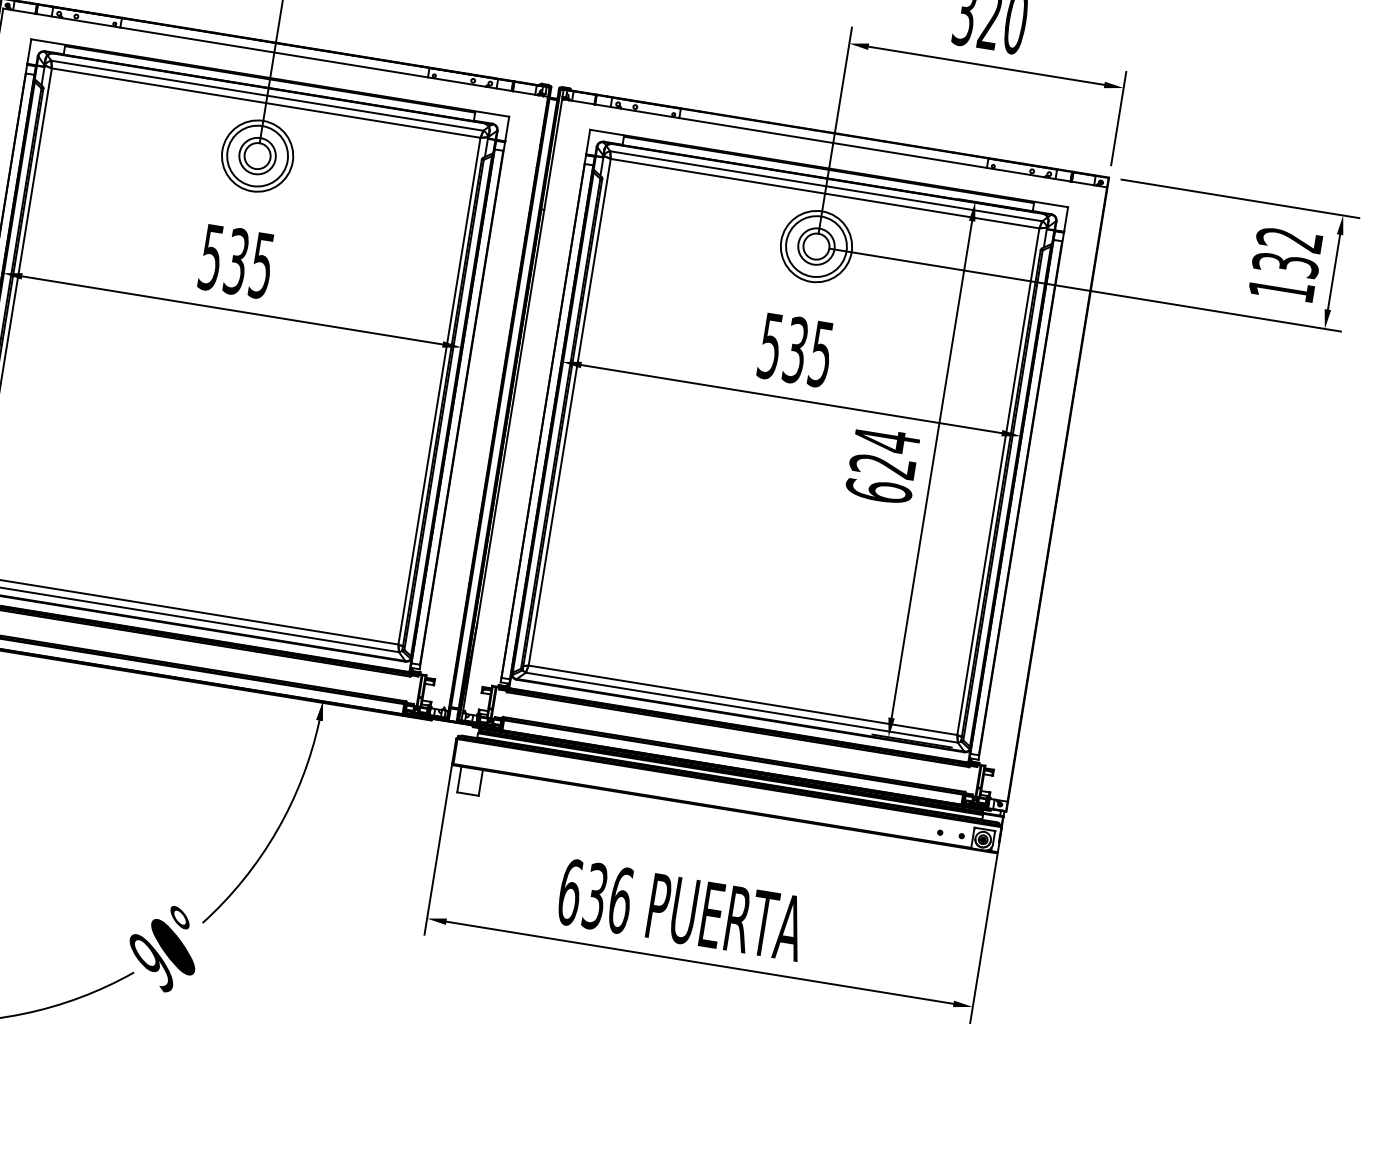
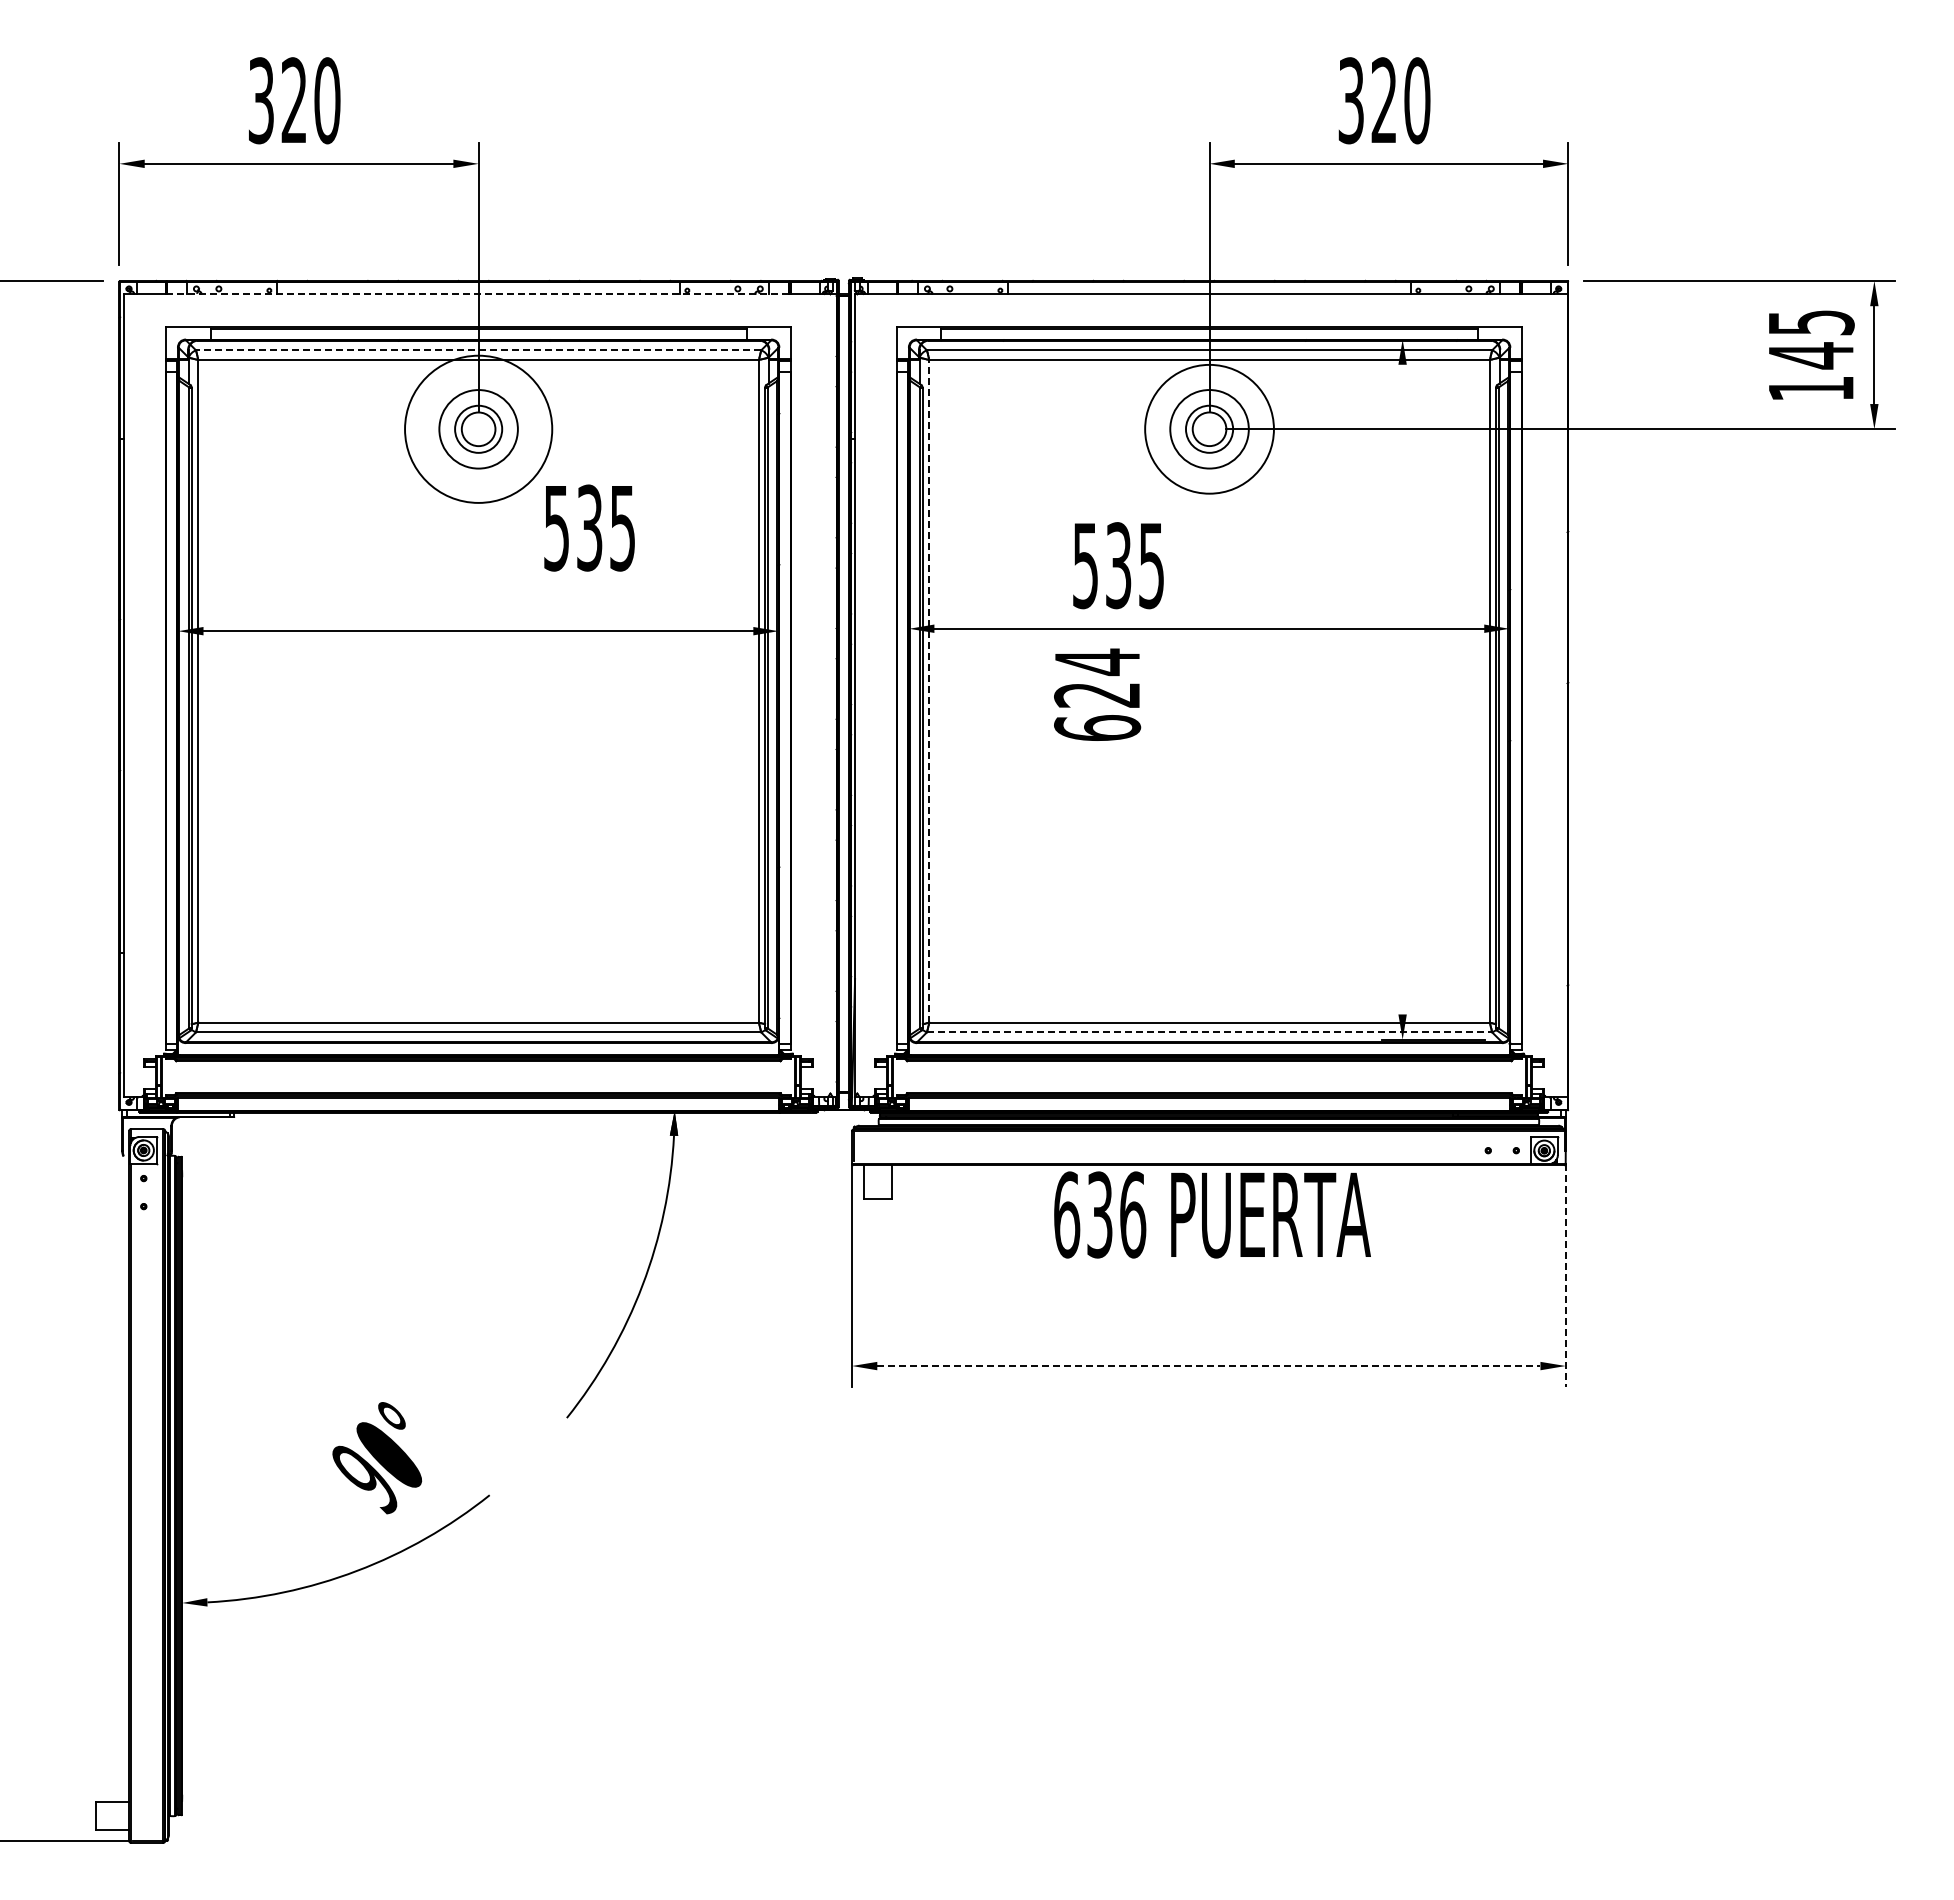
line: (274, 52) -> (478, 293), solid -> dashed
line: (267, 95) -> (478, 350), solid -> dashed
circle: (257, 156) -> (478, 429), size x1.6
circle: (816, 246) -> (1209, 429), size x1.4
text: (1287, 252) -> (1810, 339), 132 -> 145
text: (236, 261) -> (589, 527), moved
text: (795, 350) -> (1118, 565), moved
line: (570, 411) -> (929, 690), solid -> dashed
text: (883, 465) -> (1097, 694), moved
line: (931, 469) -> (1402, 689), removed
line: (741, 707) -> (1209, 1032), solid -> dashed
text: (681, 909) -> (1212, 1214), moved
line: (983, 938) -> (1565, 1276), solid -> dashed
text: (163, 948) -> (377, 1458), moved
line: (699, 963) -> (1208, 1366), solid -> dashed

